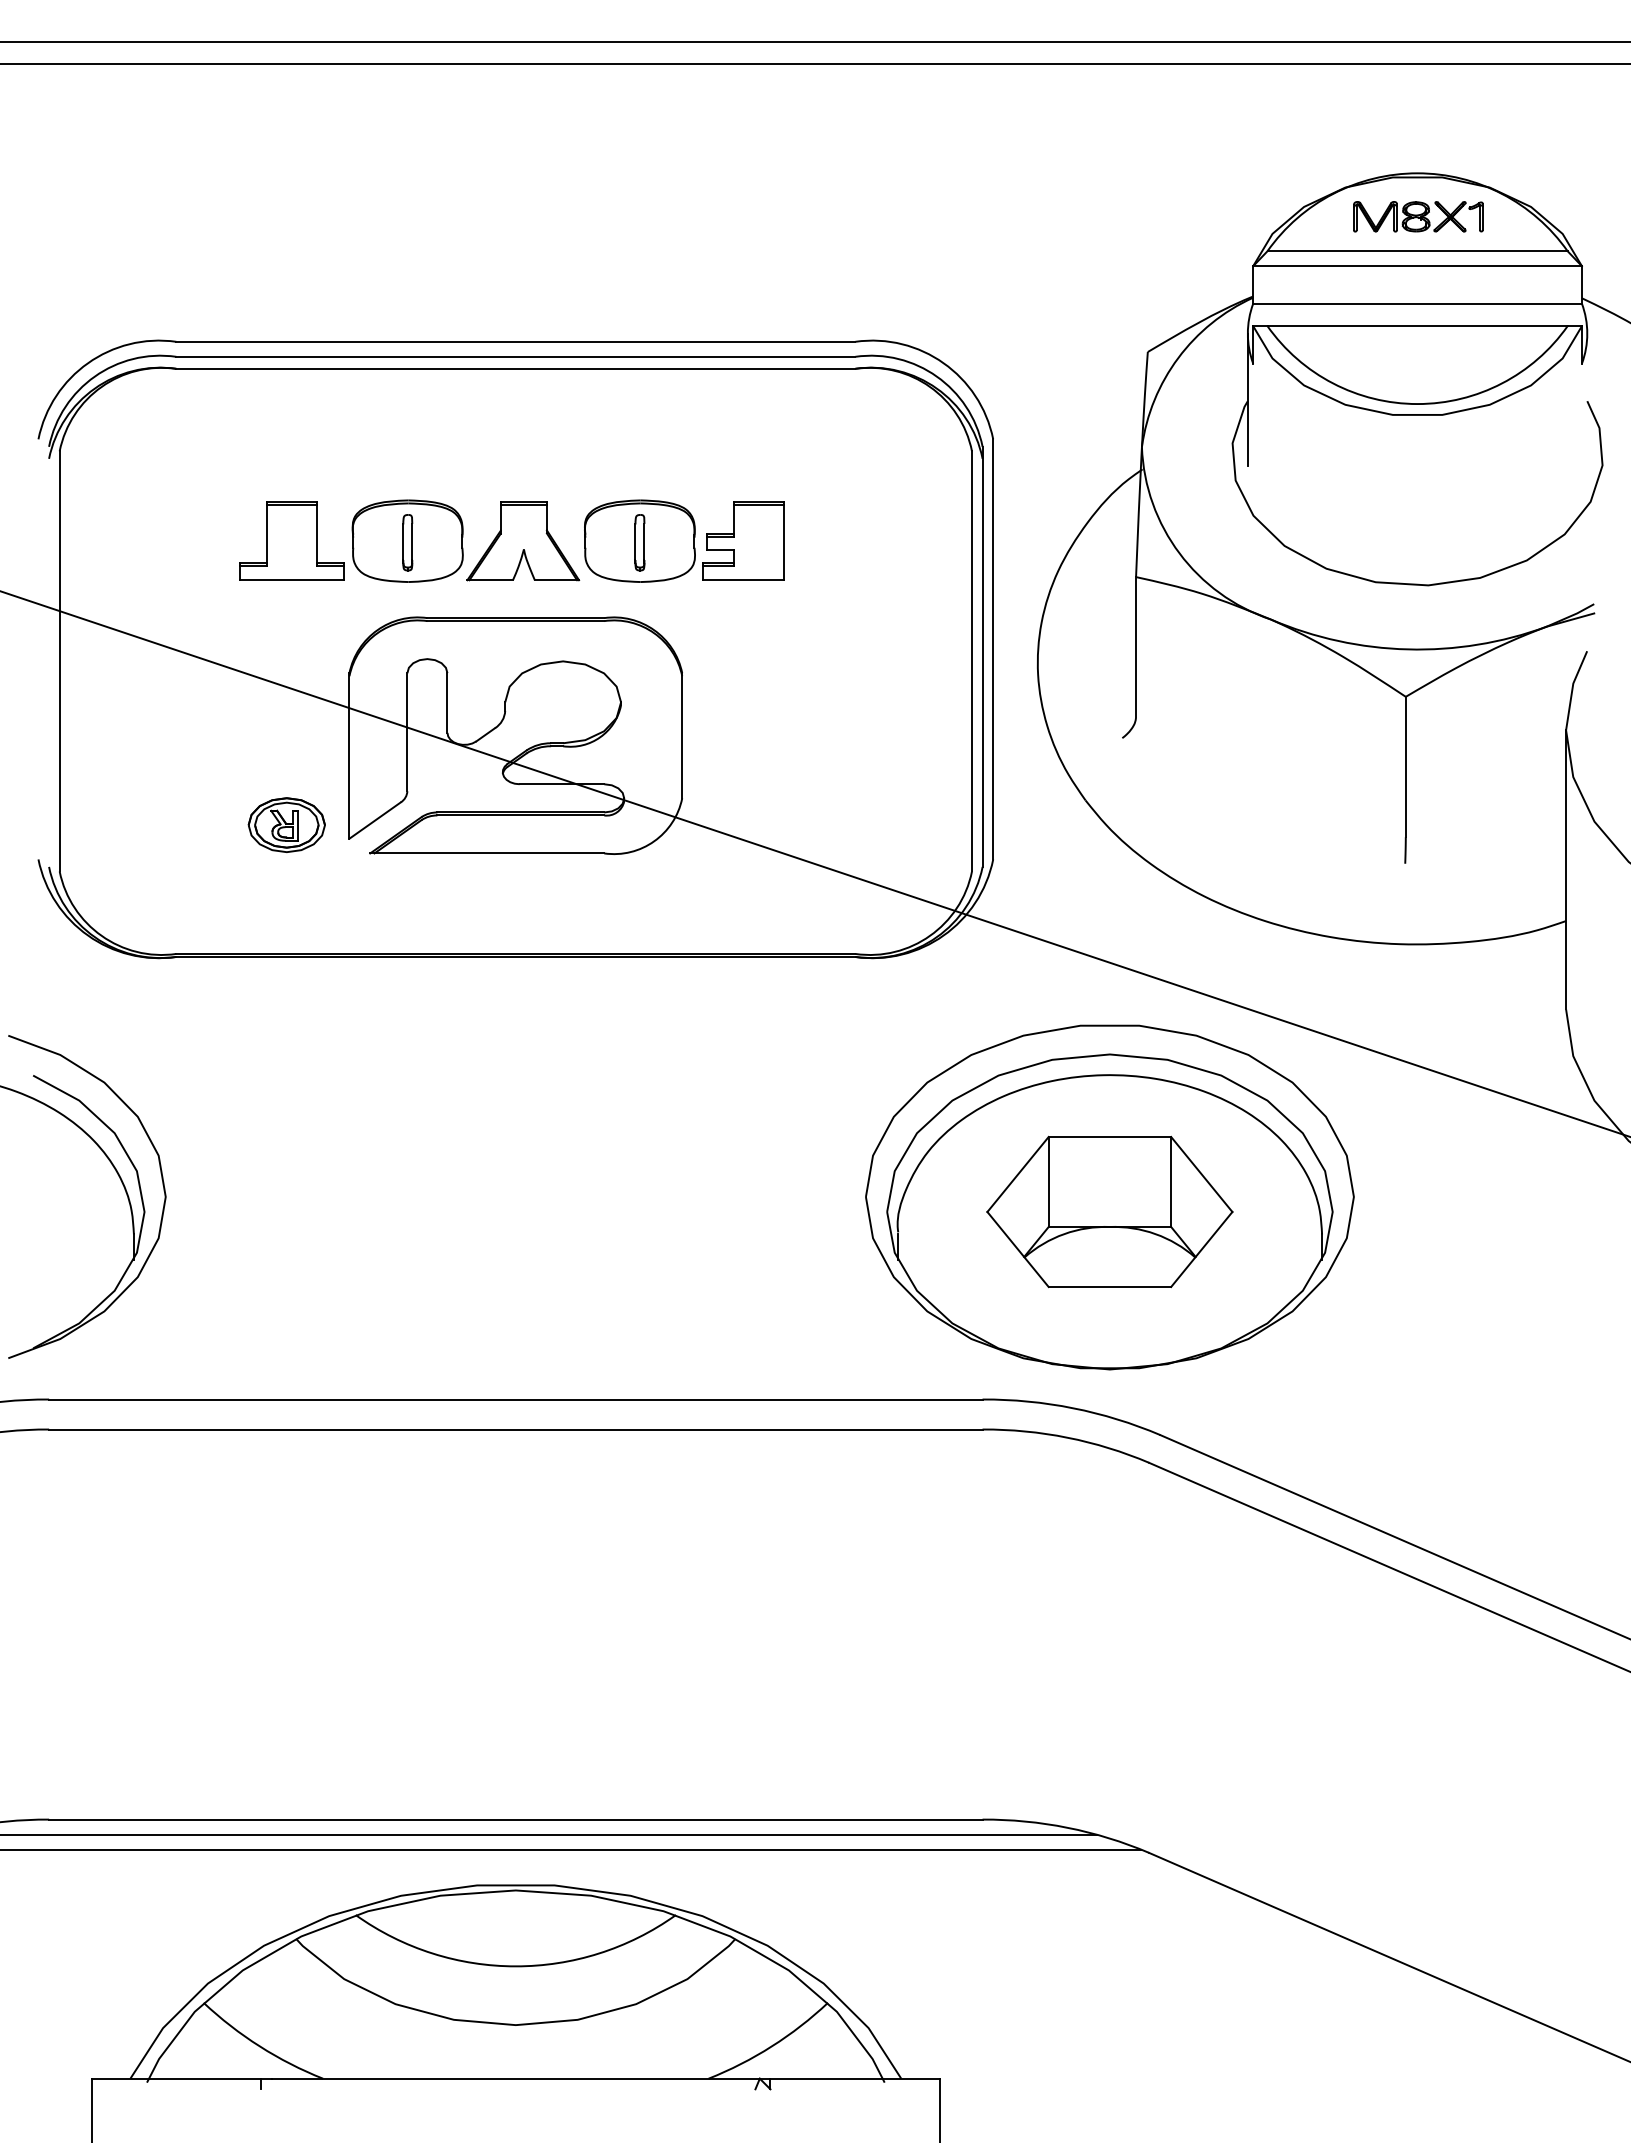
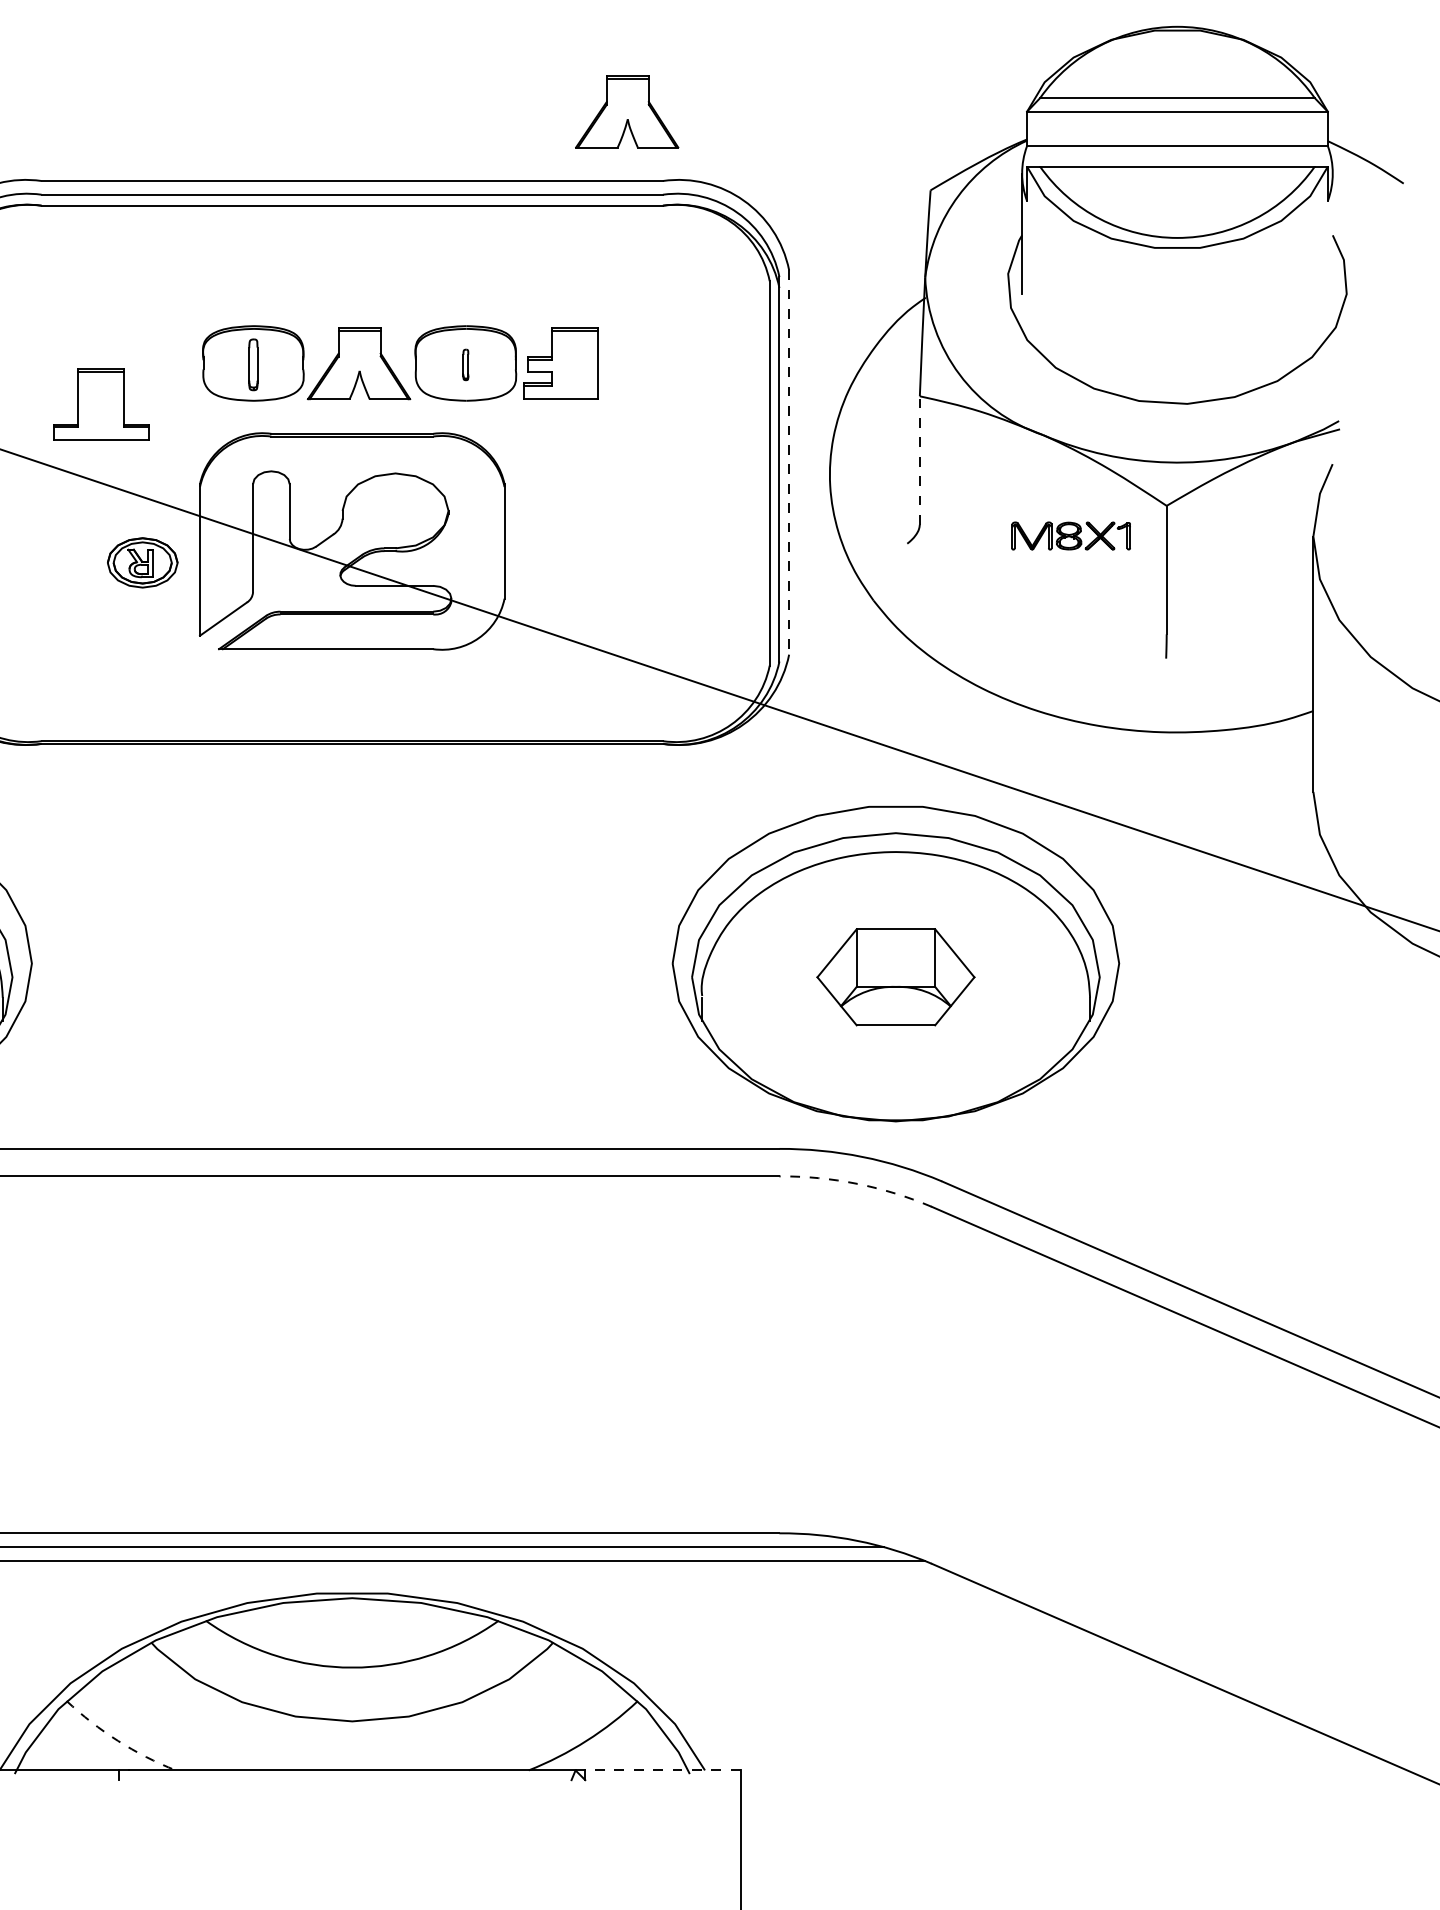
part: (1418, 216) -> (1071, 535), moved
part: (816, 266) -> (627, 112), added
part: (291, 540) -> (100, 403), moved
part: (639, 542) -> (465, 364), size x0.6
line: (1136, 646) -> (920, 459), solid -> dashed
line: (993, 649) -> (789, 462), solid -> dashed
part: (286, 824) -> (142, 562), moved
part: (1109, 1211) -> (895, 976), size x0.7
arc: (1067, 1437) -> (857, 1183), solid -> dashed
arc: (259, 2046) -> (117, 1740), solid -> dashed
line: (855, 2078) -> (663, 1770), solid -> dashed

